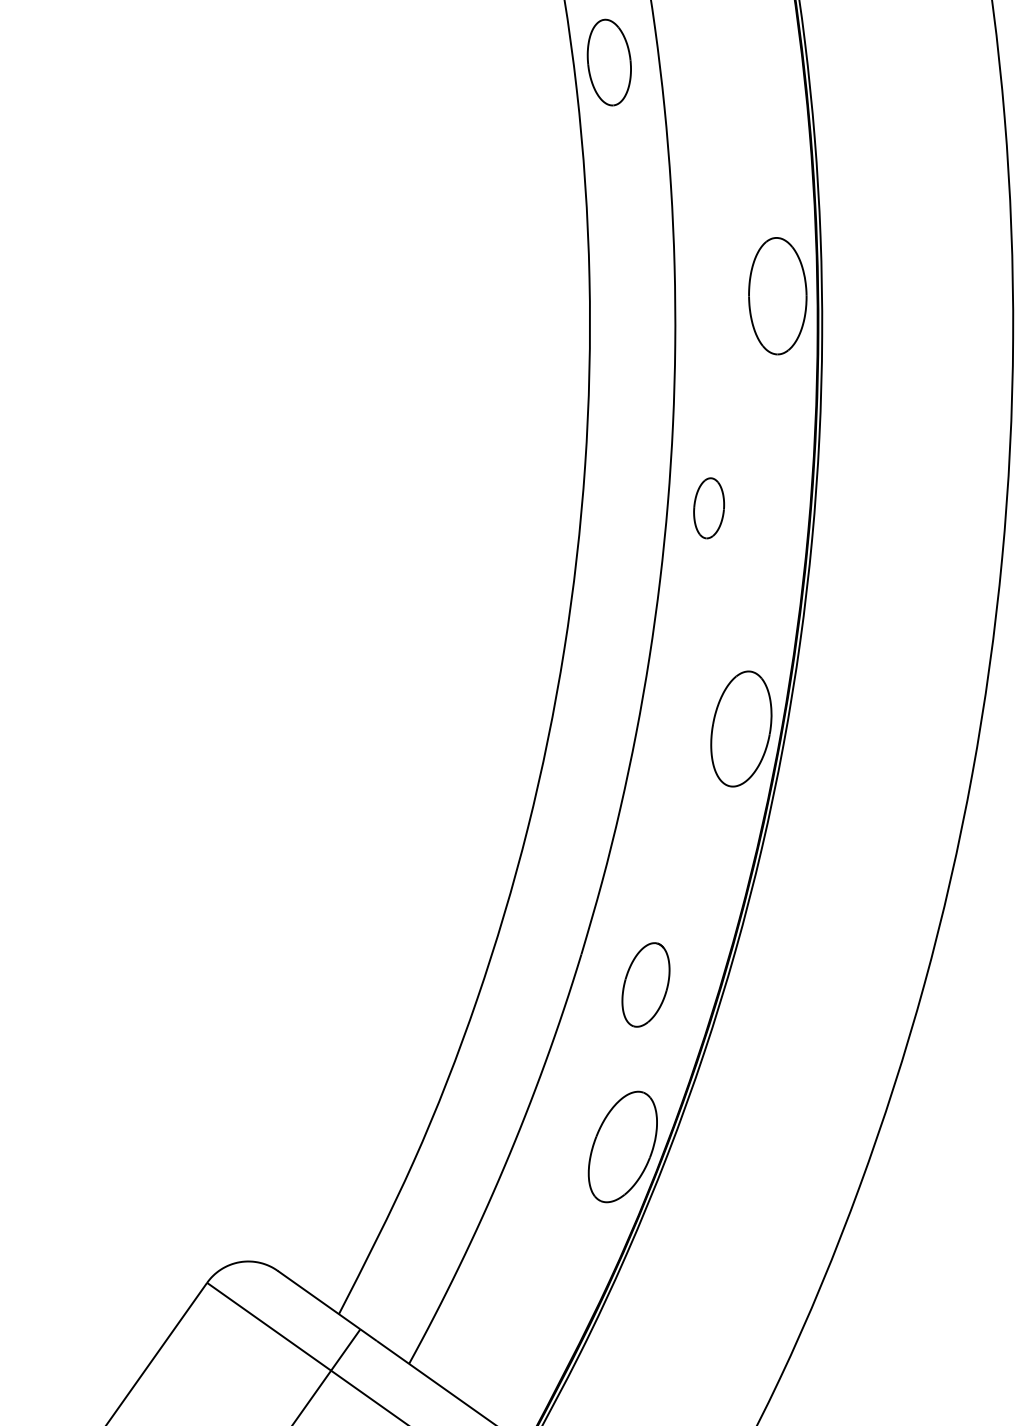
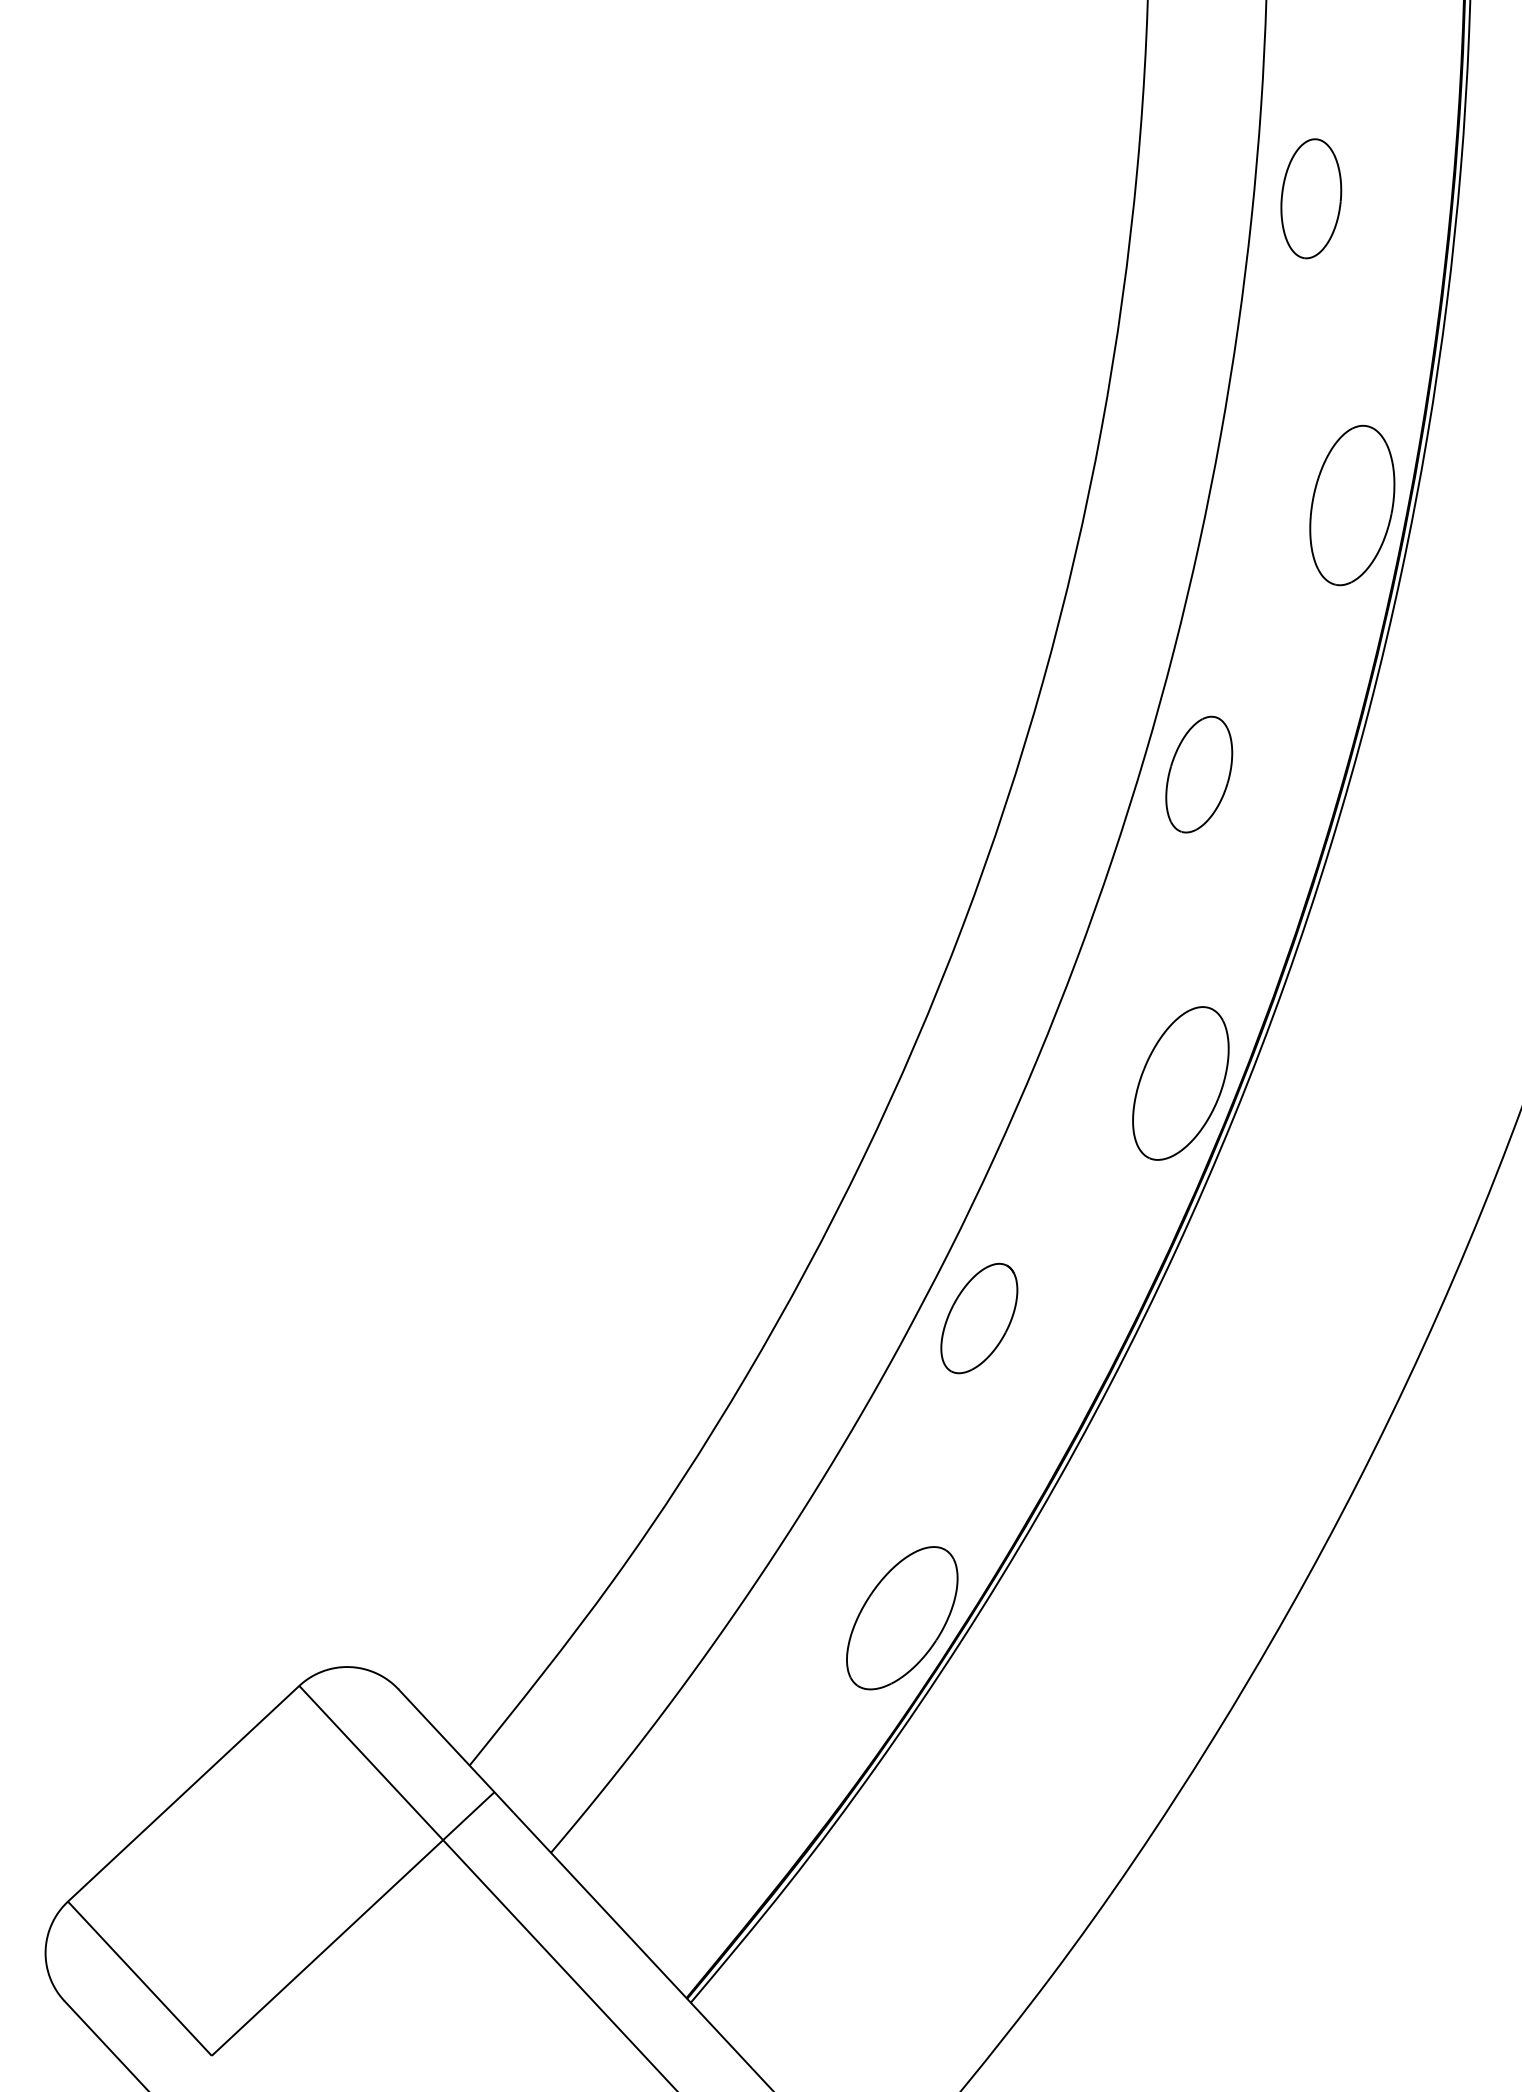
part: (609, 62) -> (1311, 198), moved
part: (709, 508) -> (1199, 774), size x1.43
part: (645, 984) -> (979, 1318), moved

